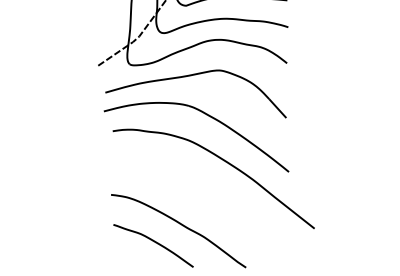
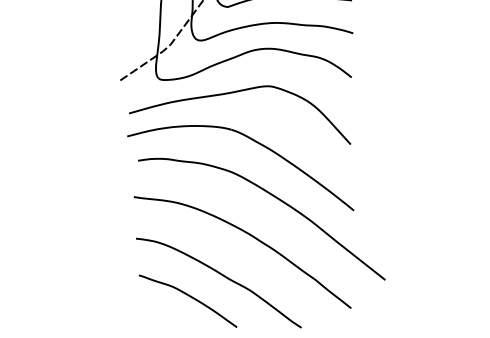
curve: (206, 194) -> (252, 238), added

